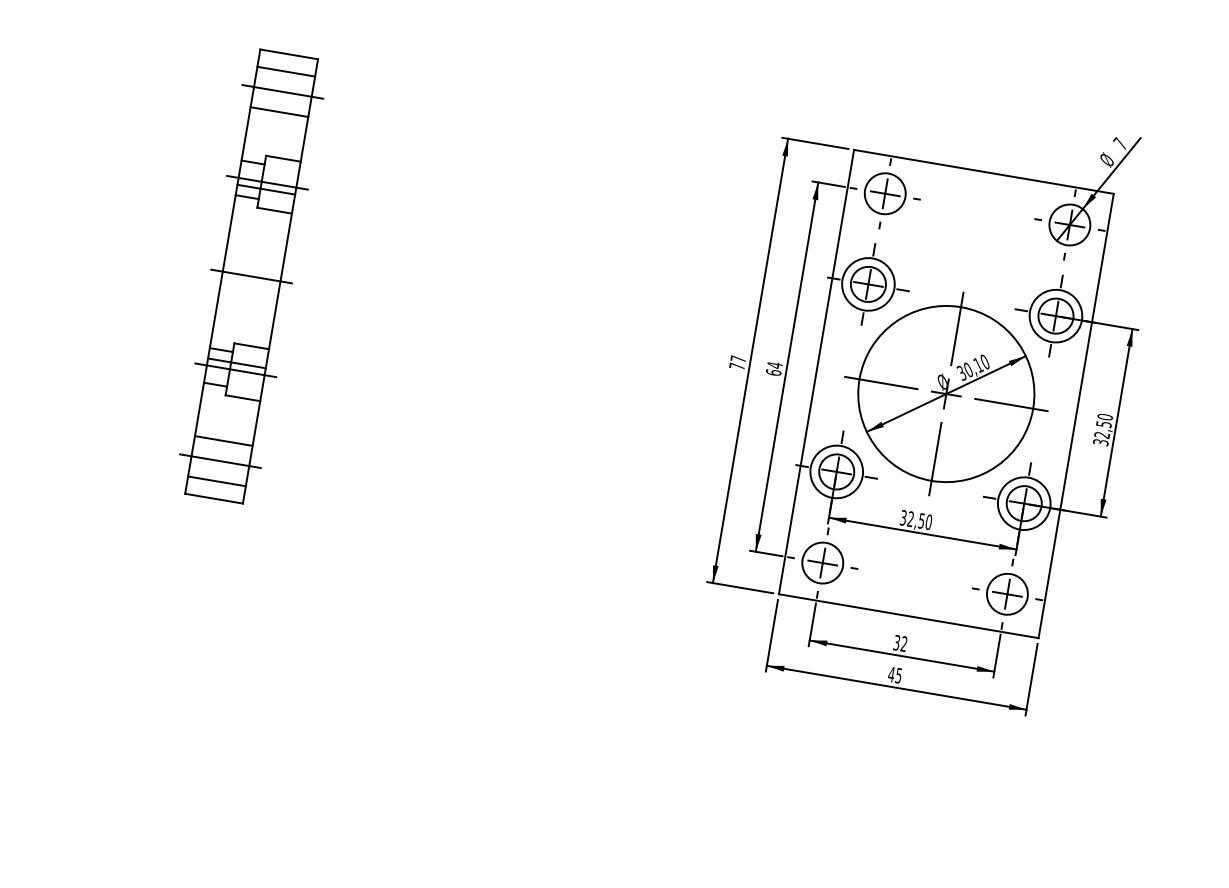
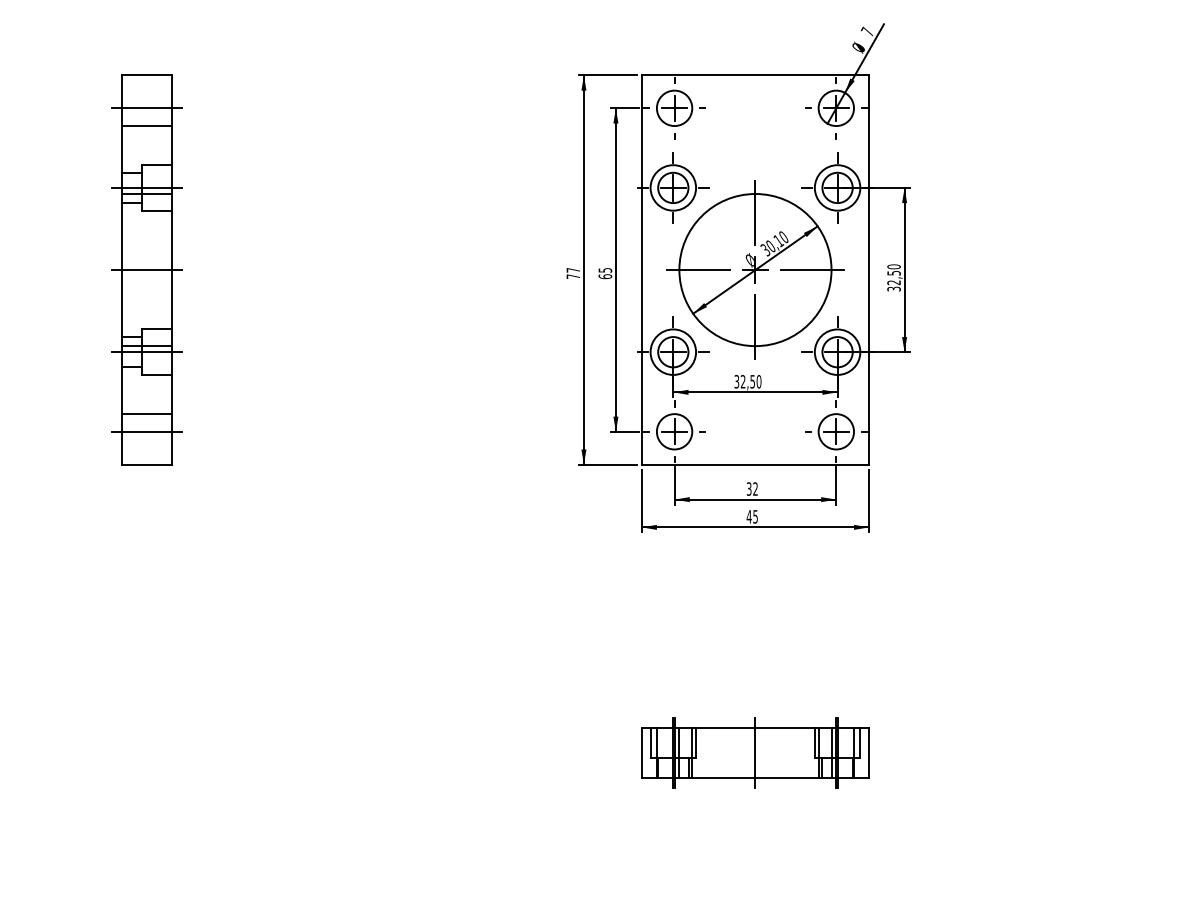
line: (285, 71) -> (146, 90), removed
text: (775, 364) -> (605, 269), 64 -> 65
line: (216, 481) -> (146, 449), removed

